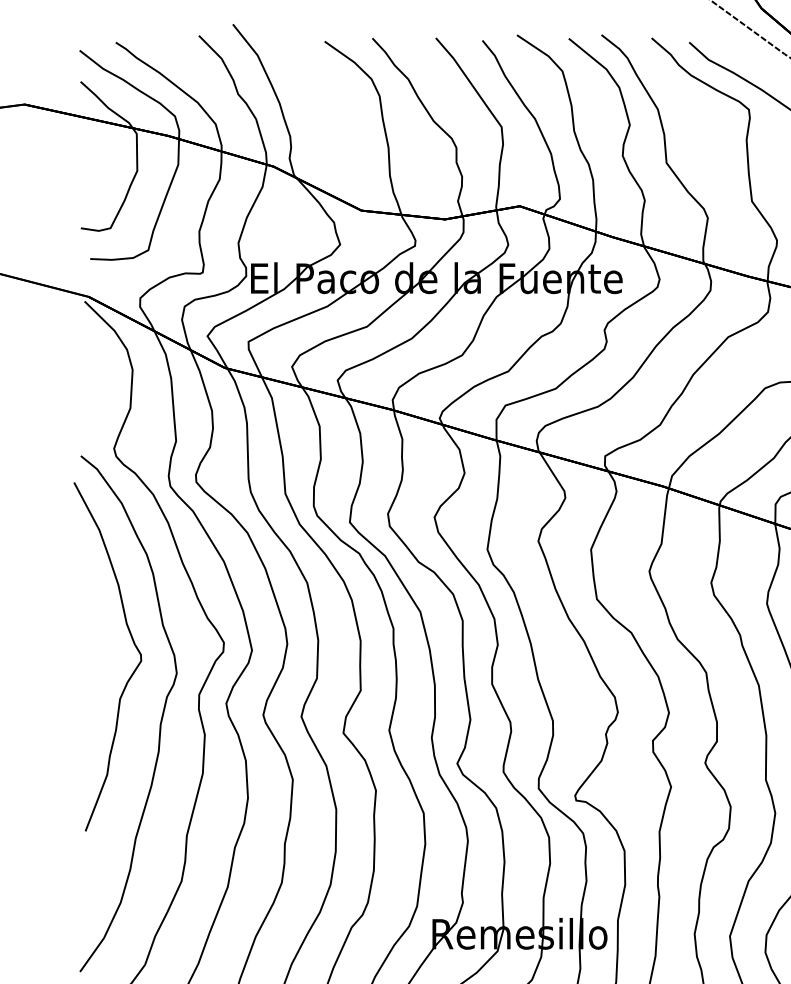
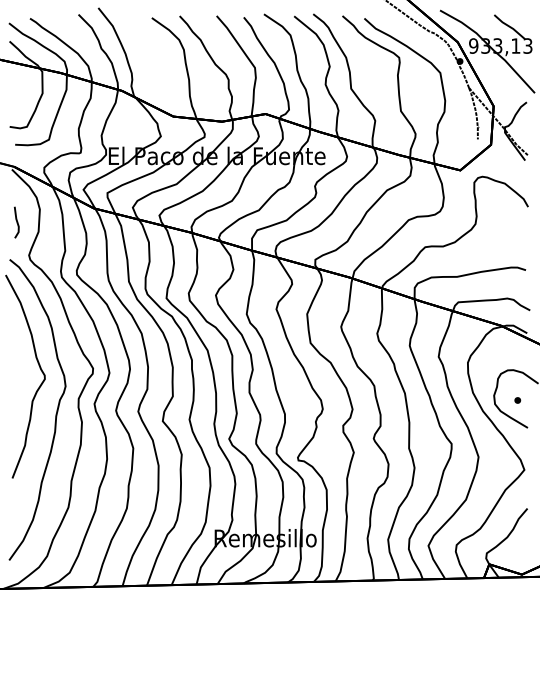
line: (92, 392) -> (16, 222), added

